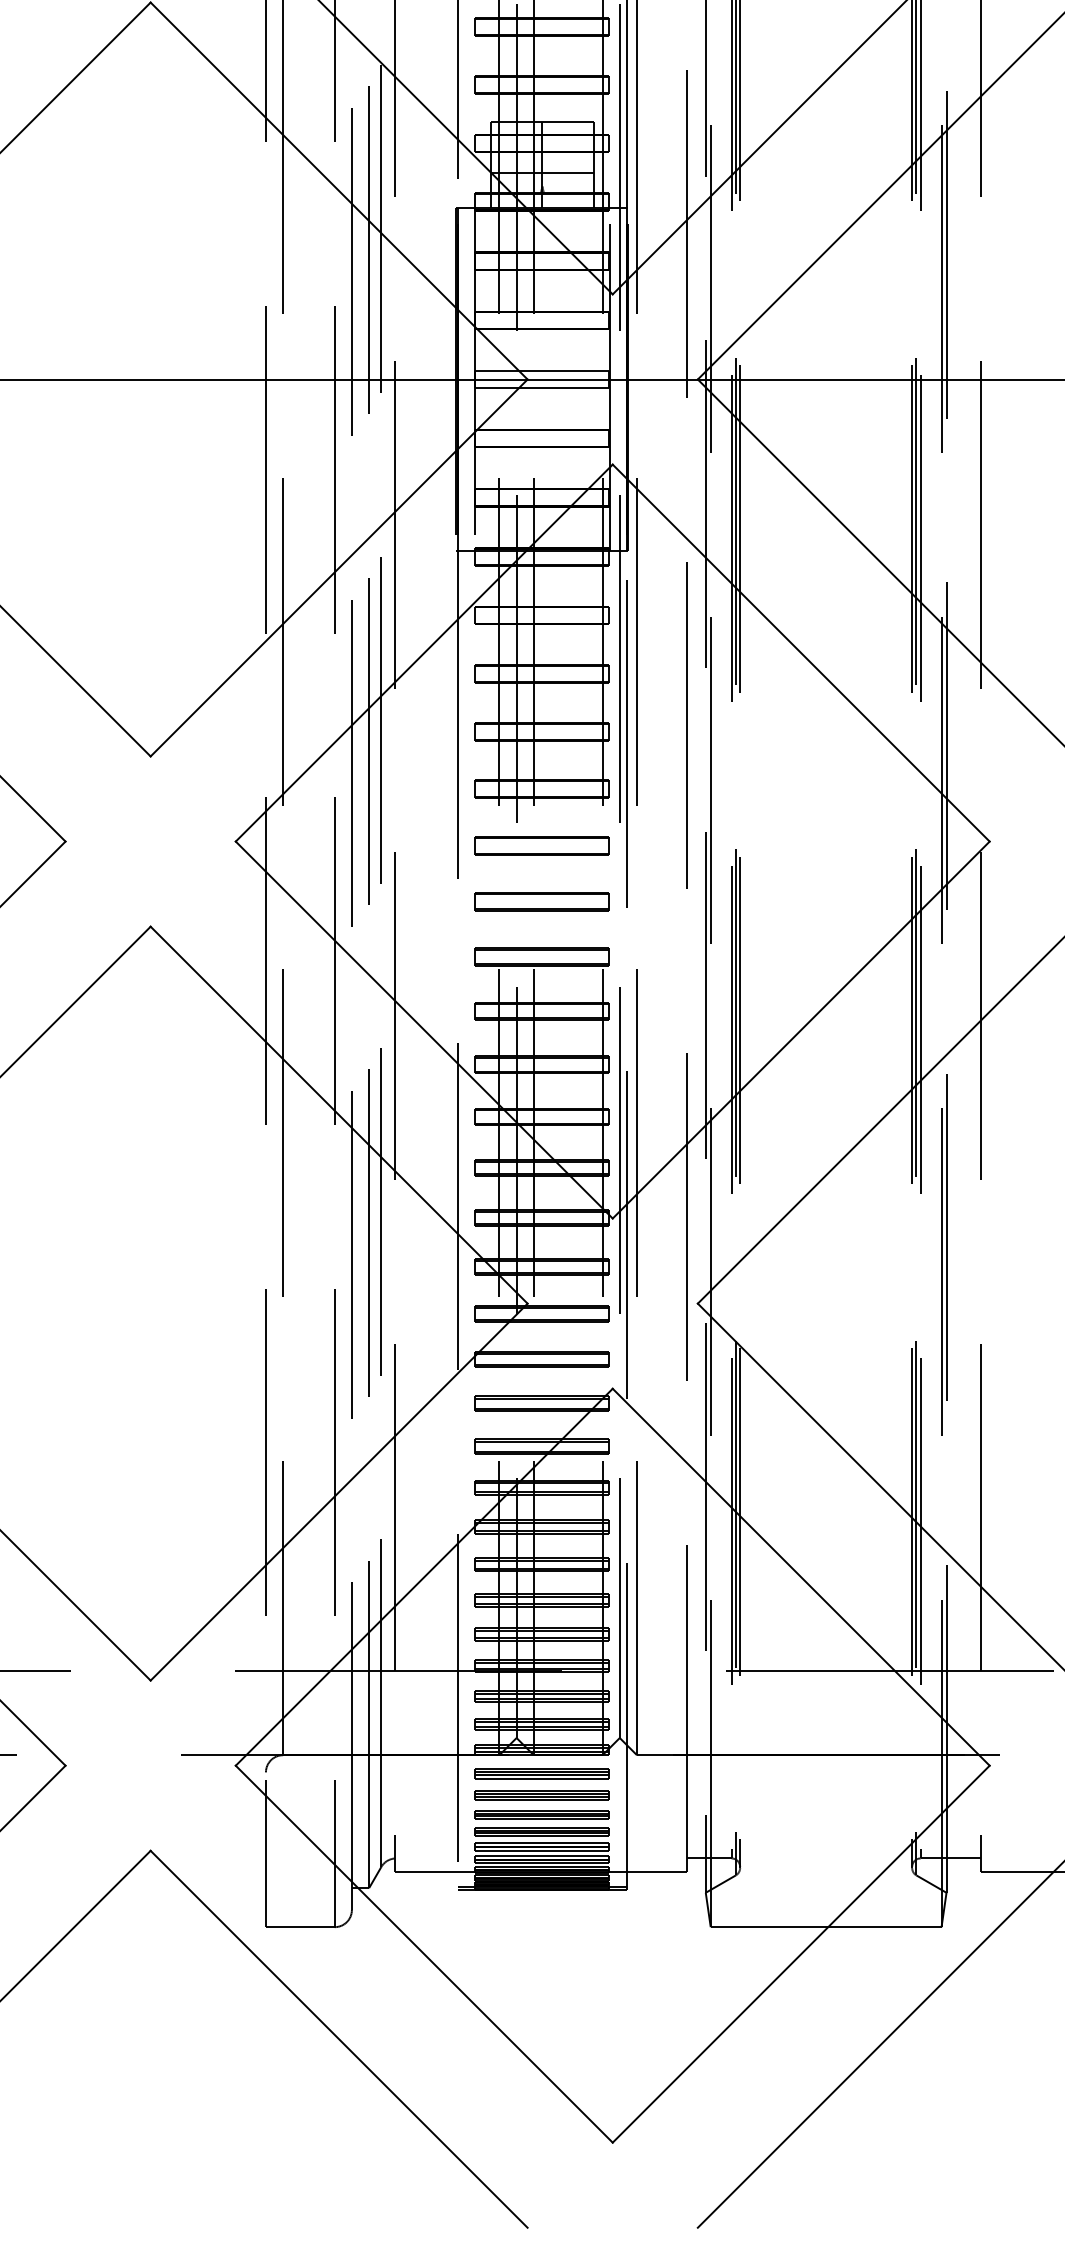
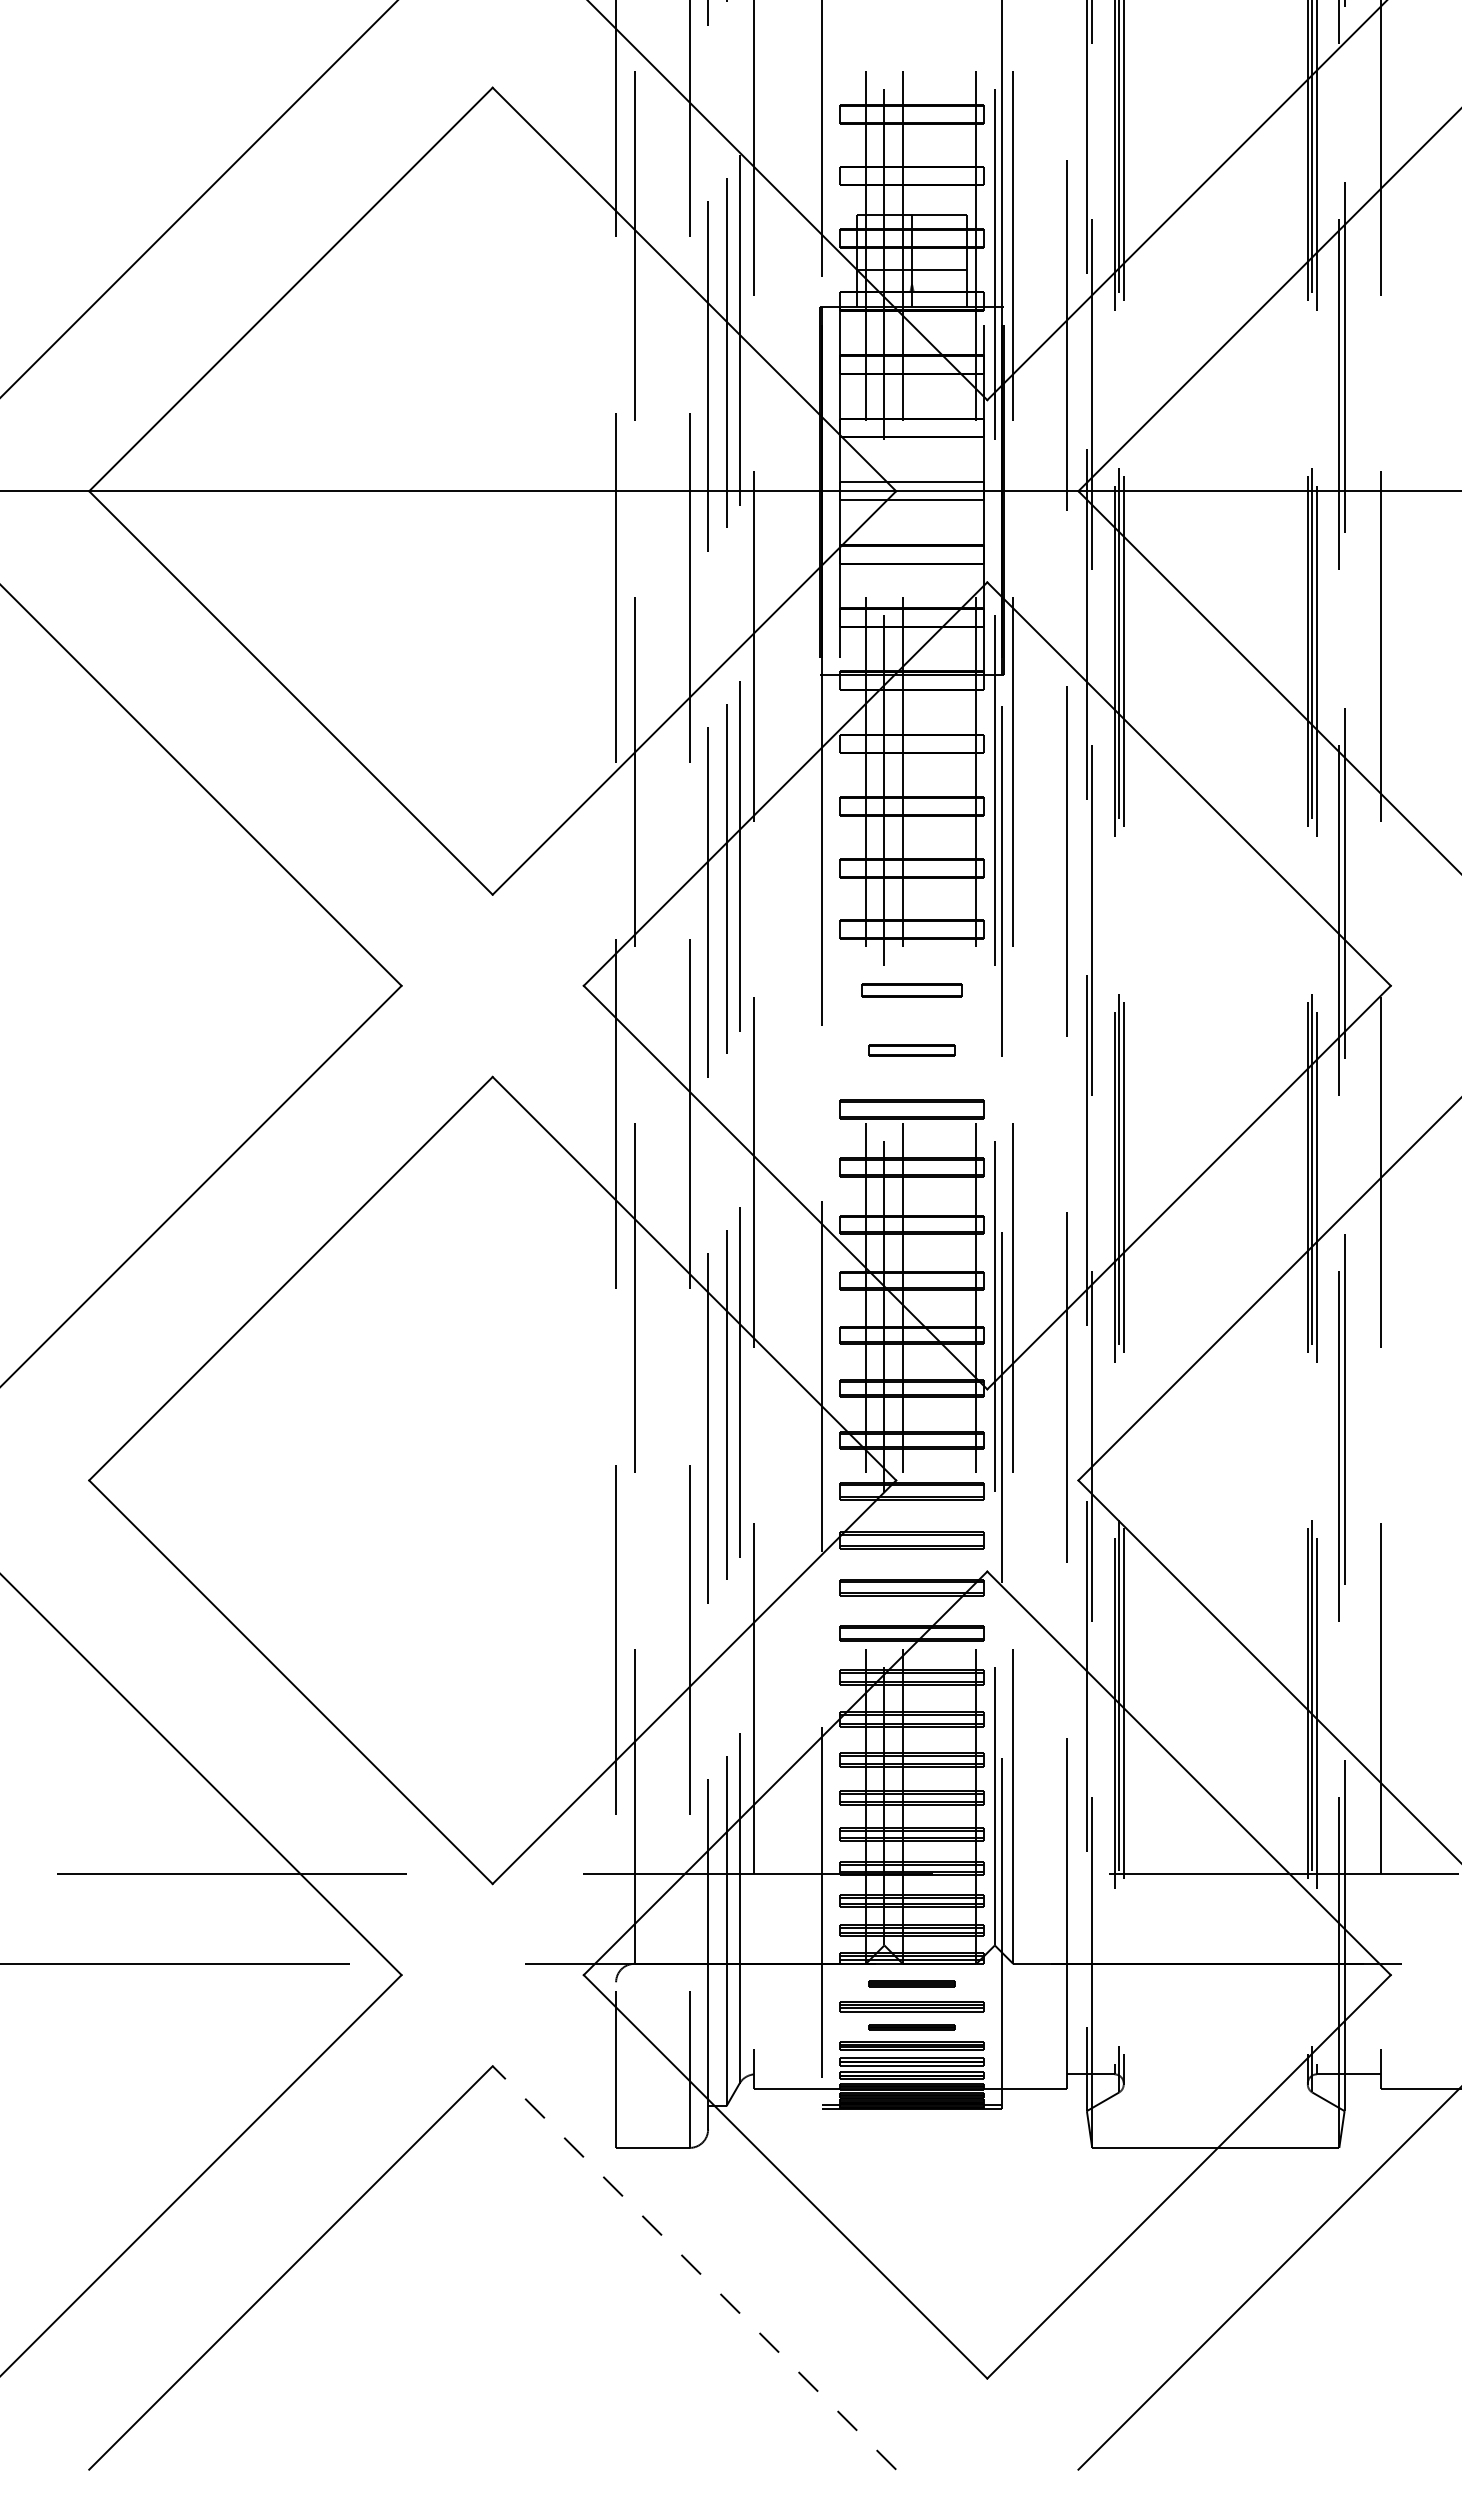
part: (541, 845) -> (911, 990), size x0.7
part: (541, 901) -> (911, 1050), size x0.6
part: (541, 1773) -> (911, 1983), size x0.6
part: (541, 1814) -> (911, 2027), size x0.6
line: (339, 2038) -> (694, 2267), solid -> dashed

